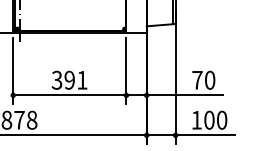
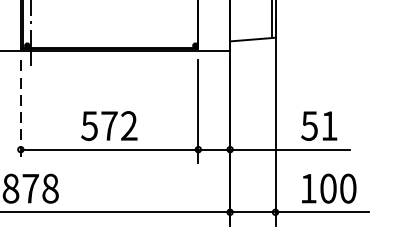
line: (13, 71) -> (21, 112), solid -> dashed
text: (69, 79) -> (109, 124), 391 -> 572
text: (203, 79) -> (319, 124), 70 -> 51

